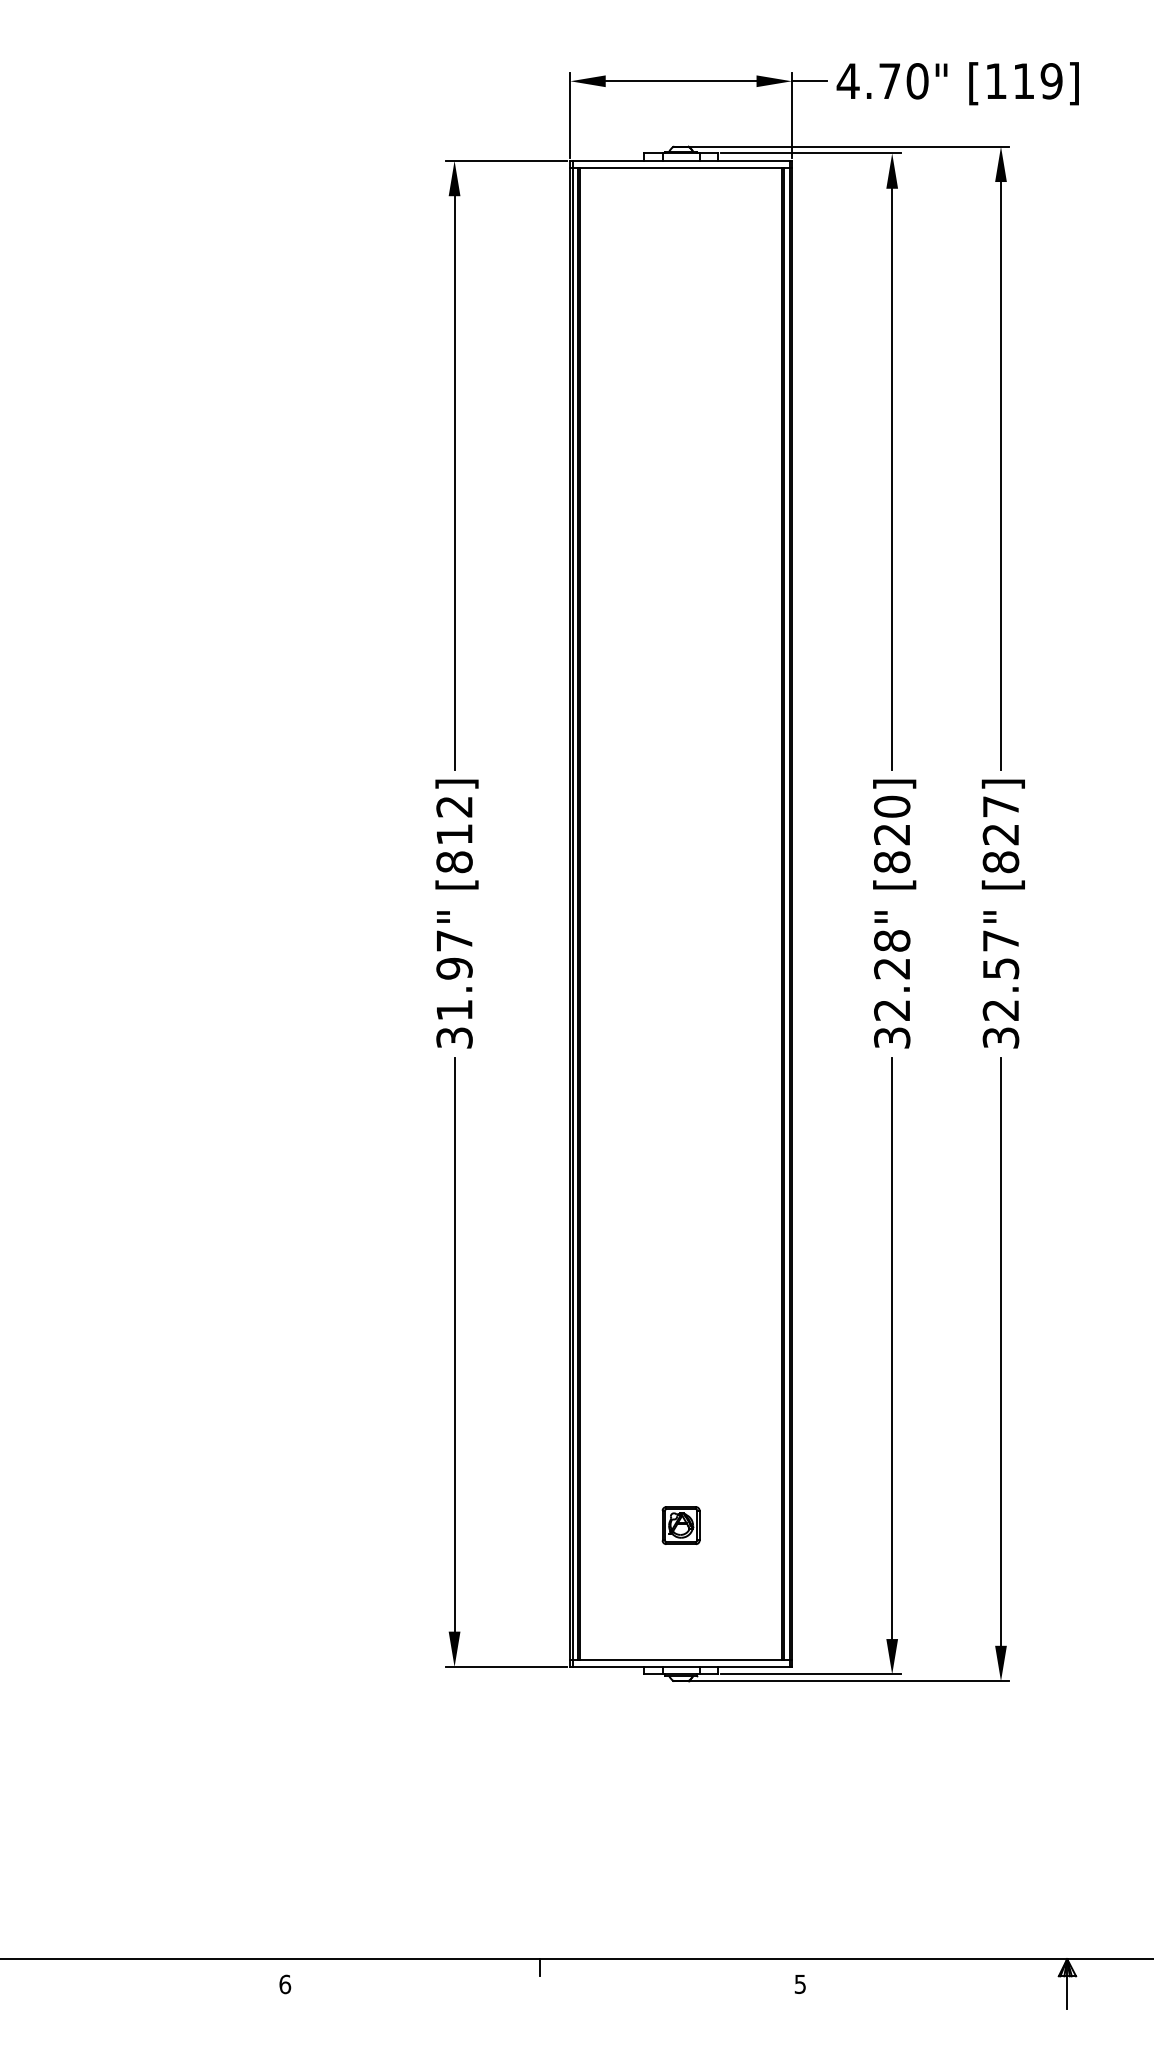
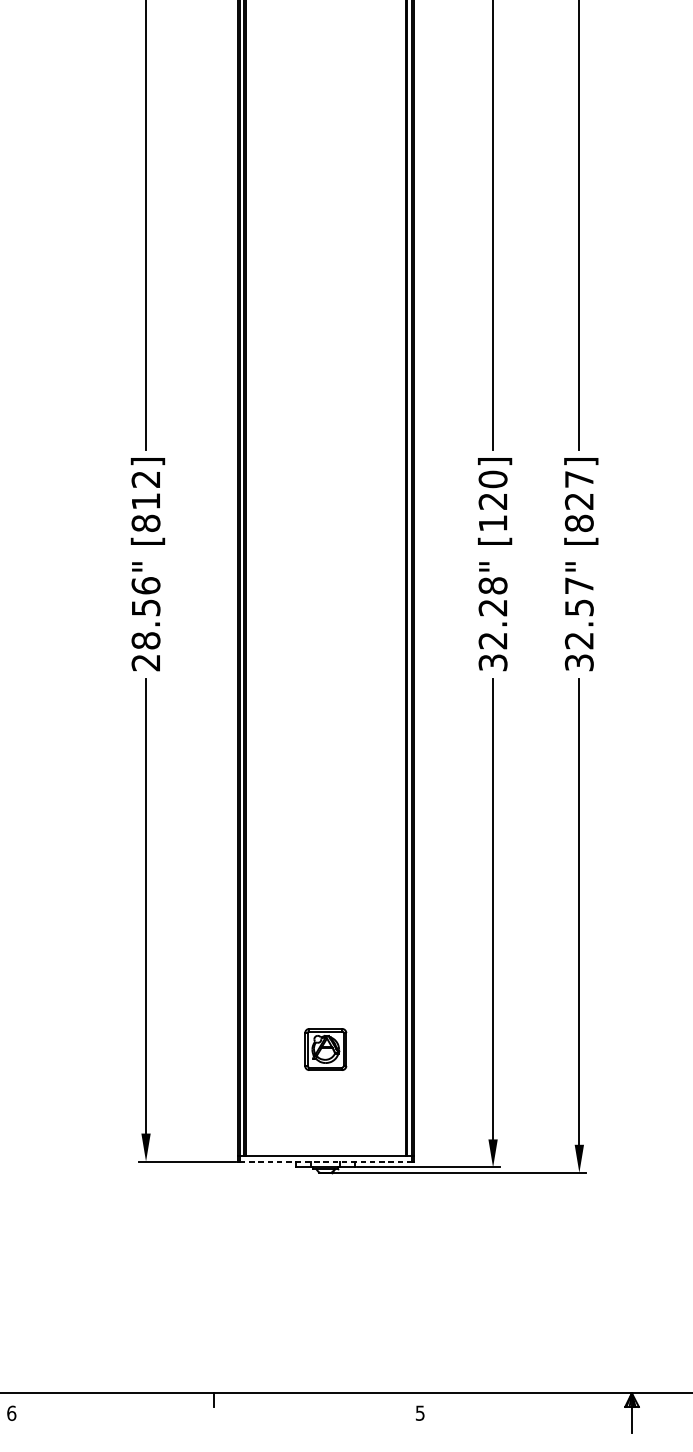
text: (892, 862) -> (493, 523), [820] -> [120]
text: (454, 988) -> (145, 623), 31.97" -> 28.56"
part: (680, 1525) -> (325, 1049), size x1.4
line: (681, 1666) -> (326, 1161), solid -> dashed

